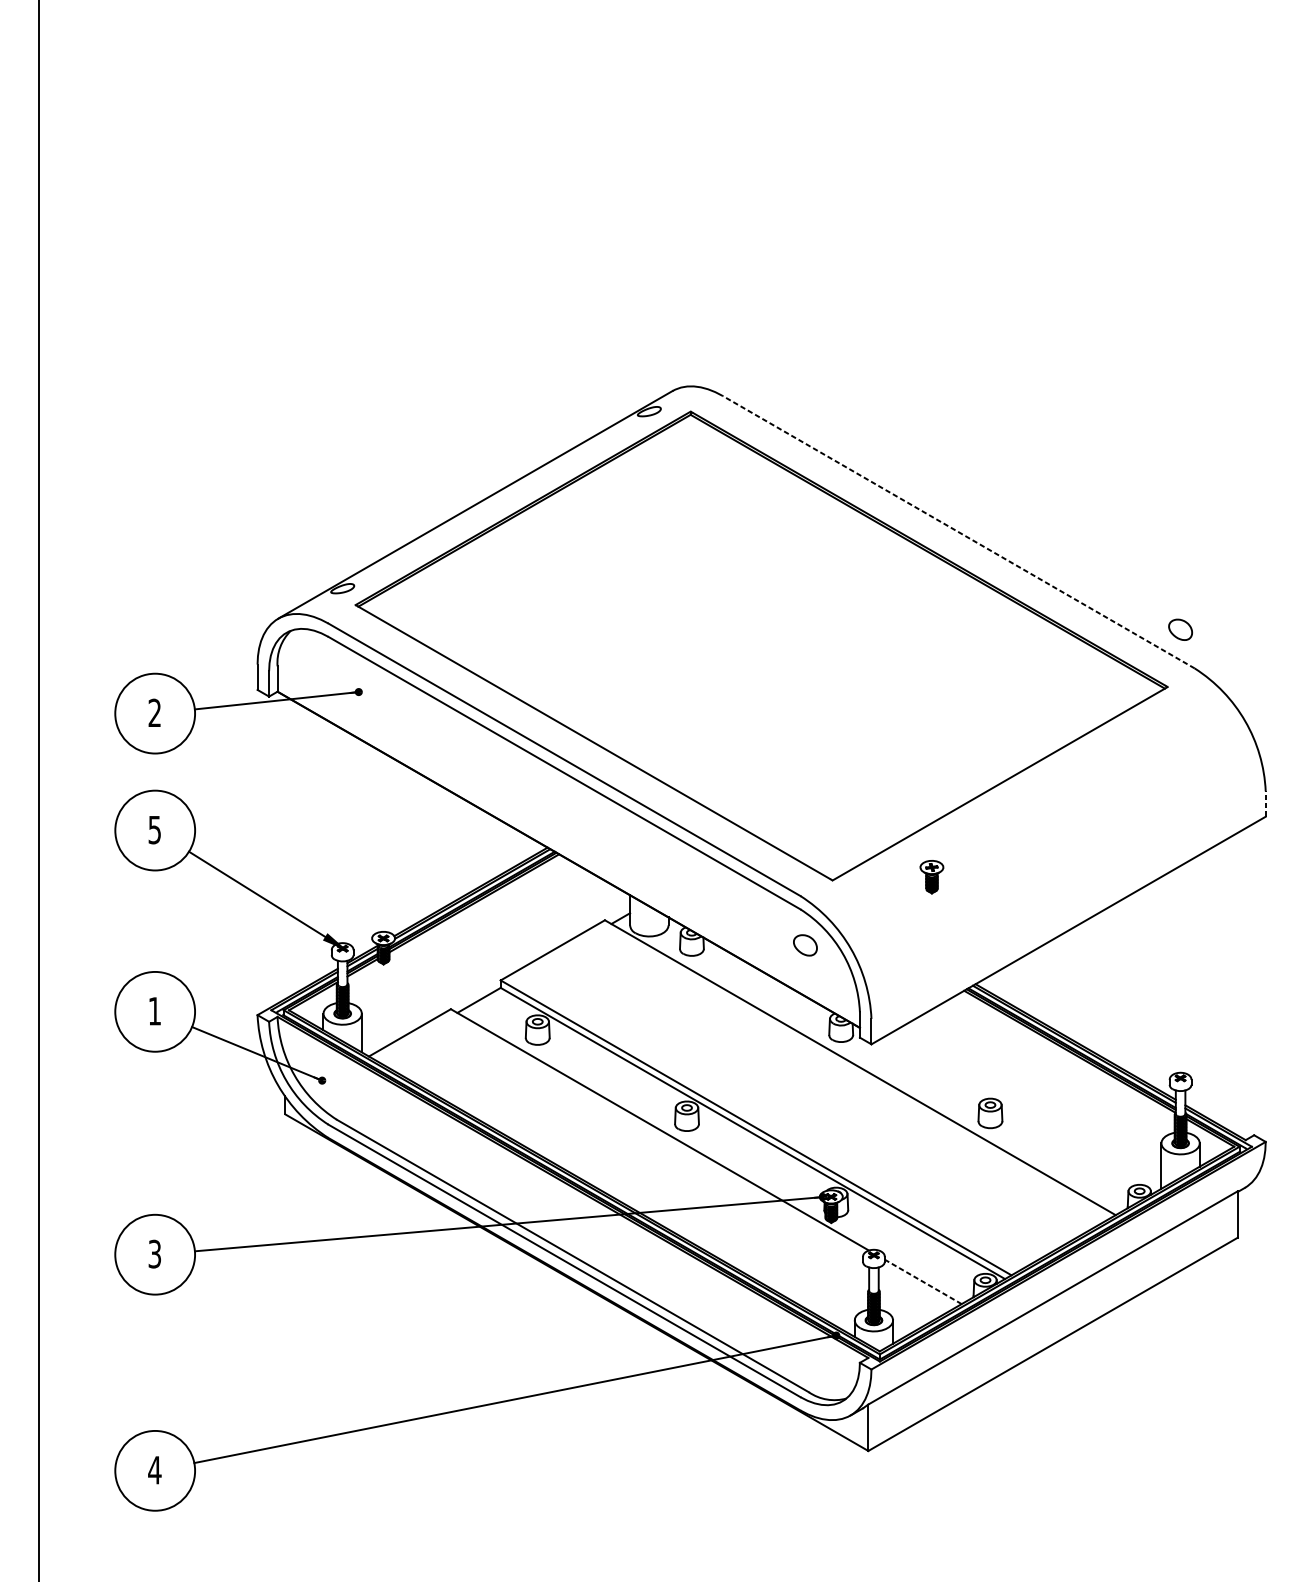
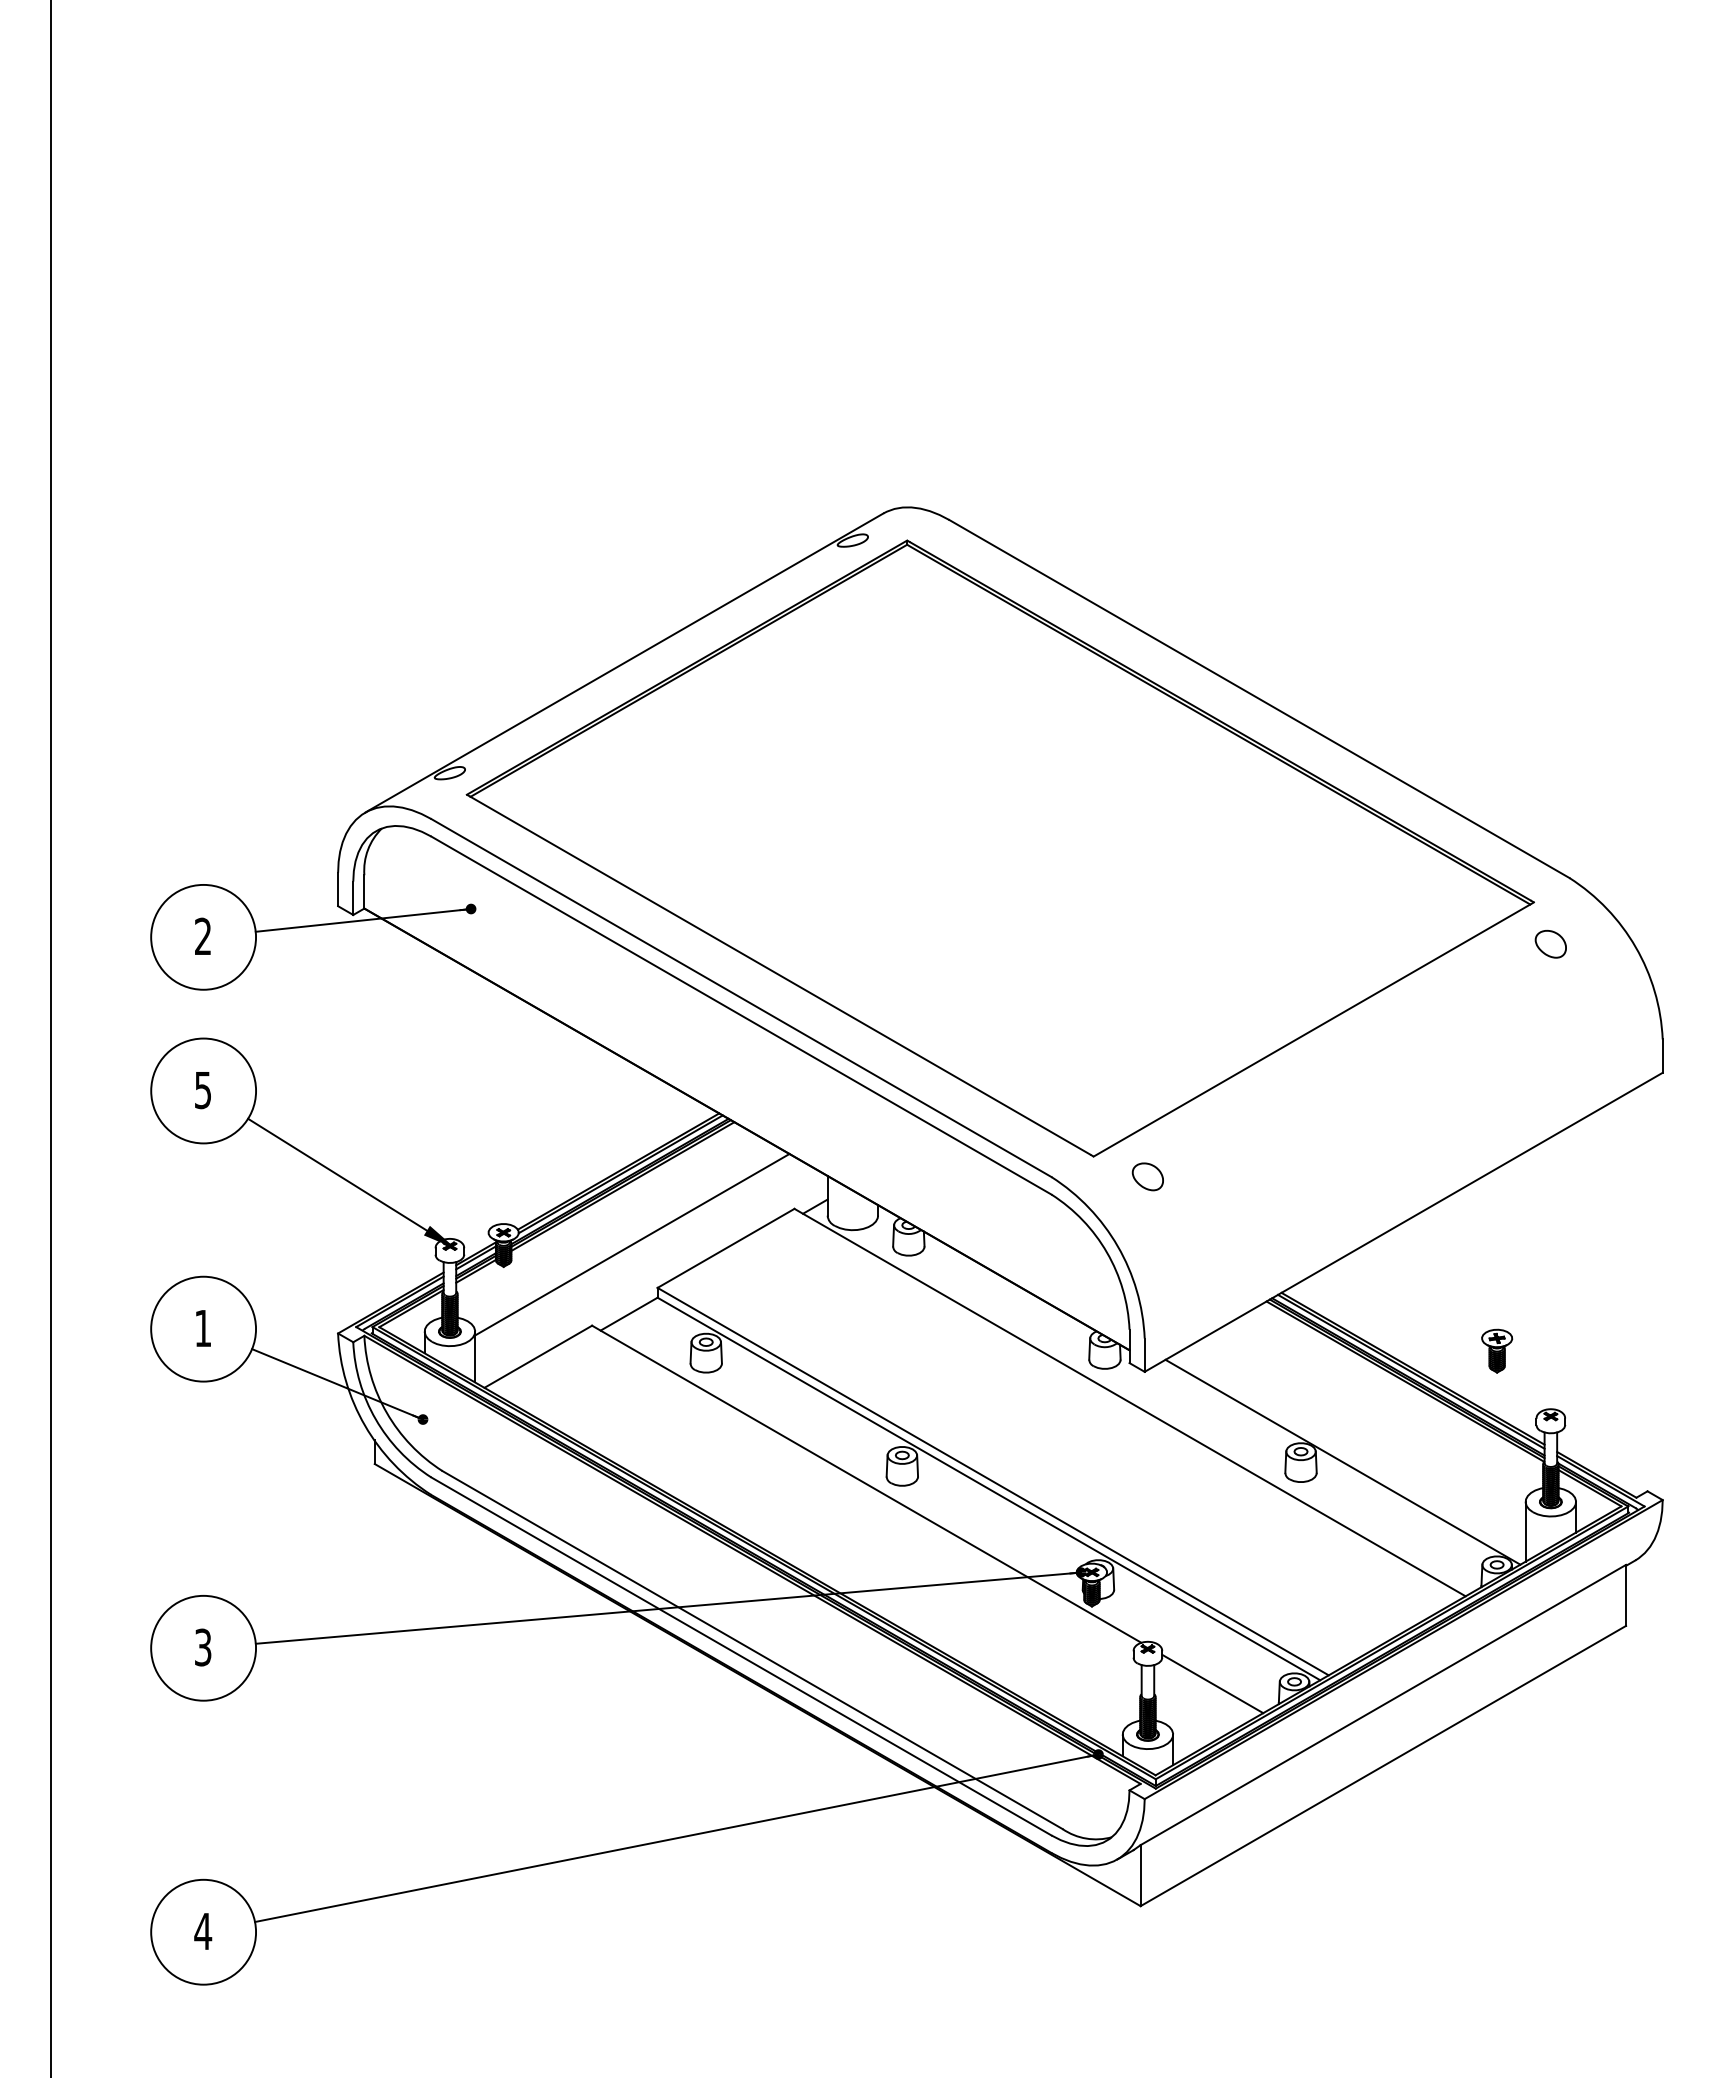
line: (958, 531) -> (1258, 698), dashed -> solid
part: (1180, 629) -> (1550, 943), moved
line: (1265, 804) -> (1662, 1056), dashed -> solid
part: (932, 876) -> (1497, 1350), moved
part: (805, 945) -> (1147, 1176), moved
line: (481, 947) -> (632, 1244), added
line: (1022, 1112) -> (1342, 1461), added
line: (923, 1281) -> (1212, 1683), dashed -> solid

